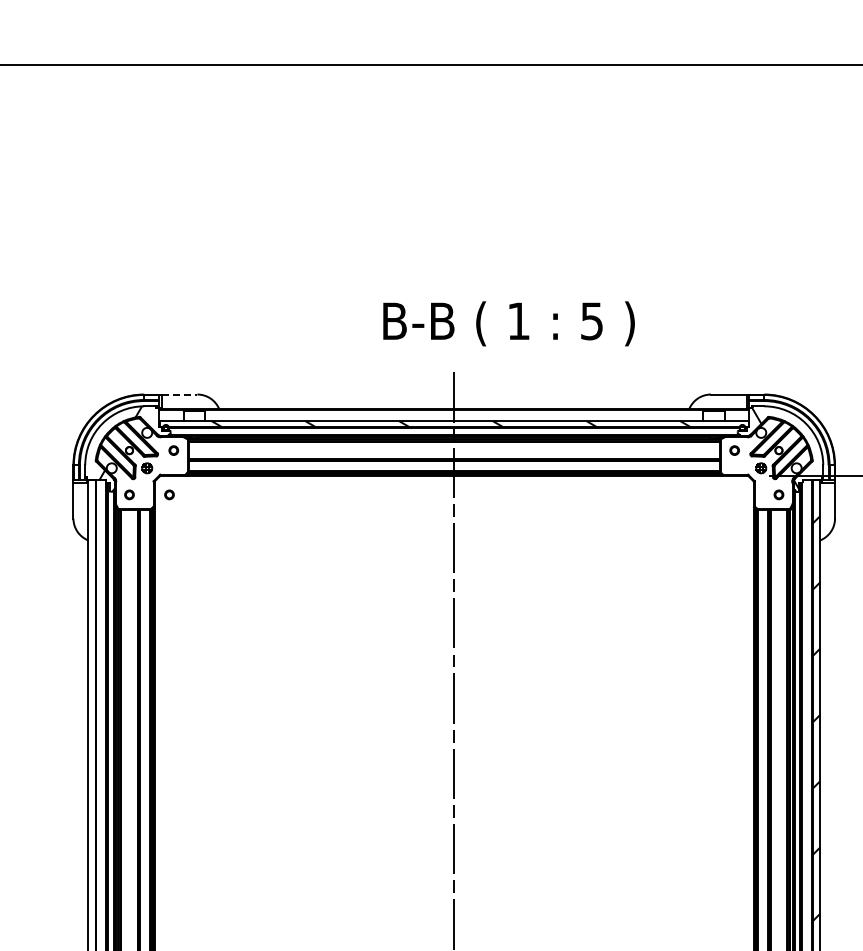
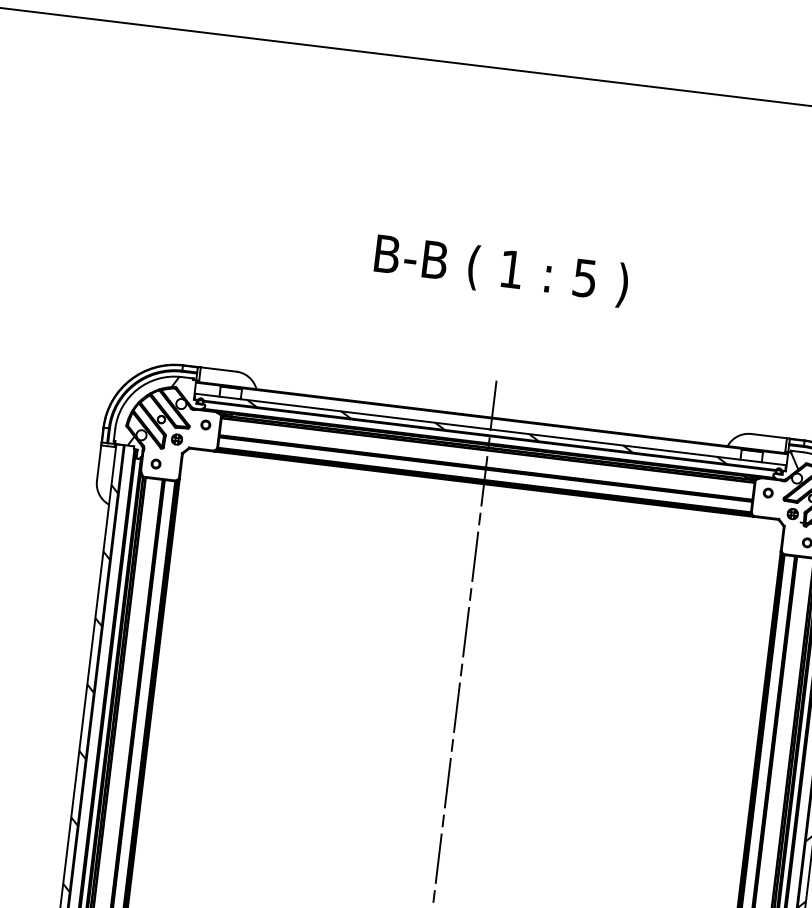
text: (508, 323) -> (501, 270), moved
line: (179, 394) -> (218, 369), dashed -> solid
part: (169, 494) -> (196, 468), removed
hatch: (91, 722) -> (90, 687), added

